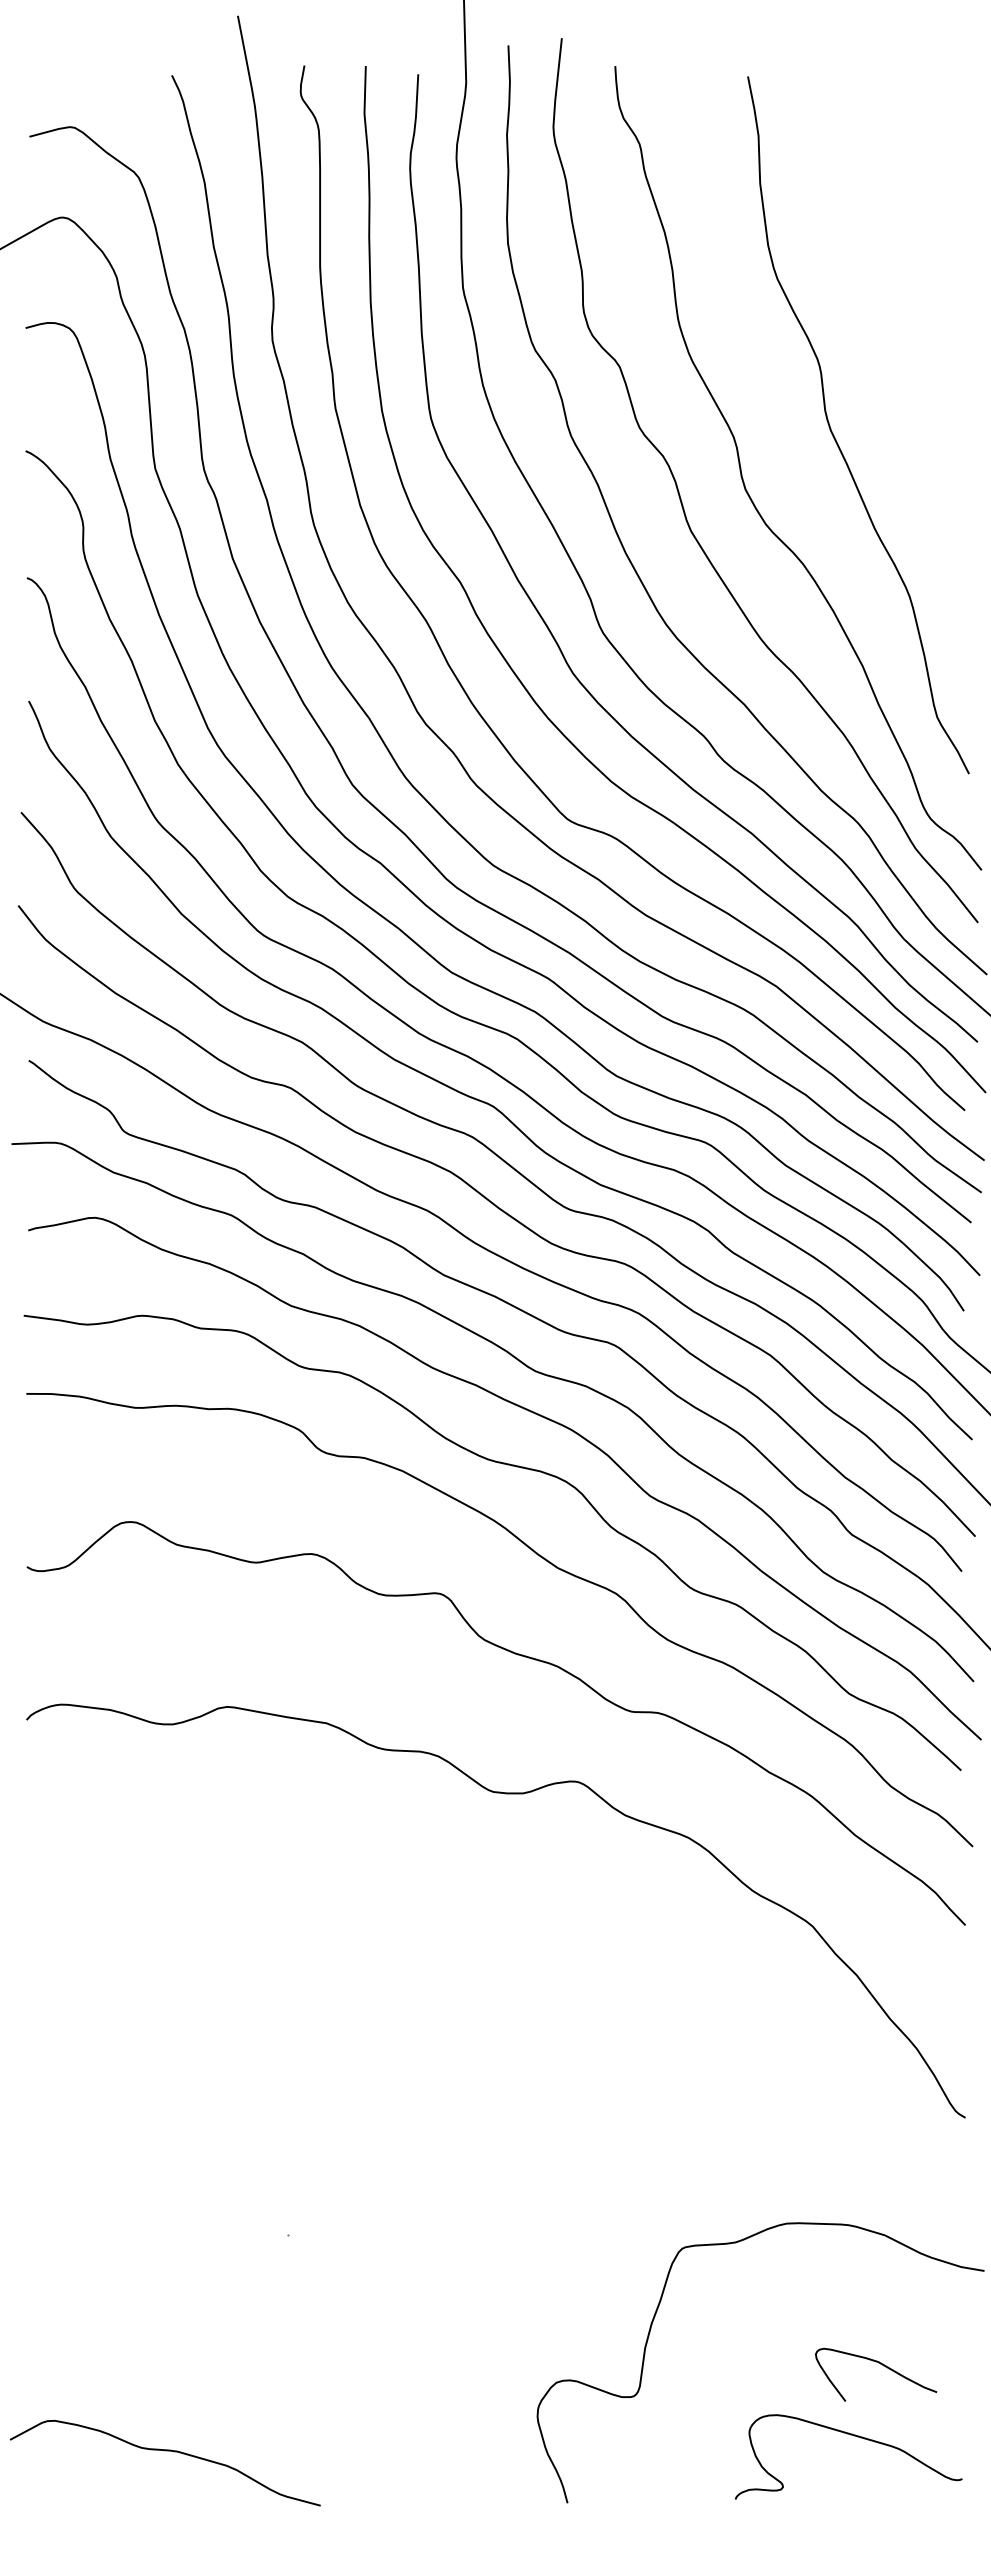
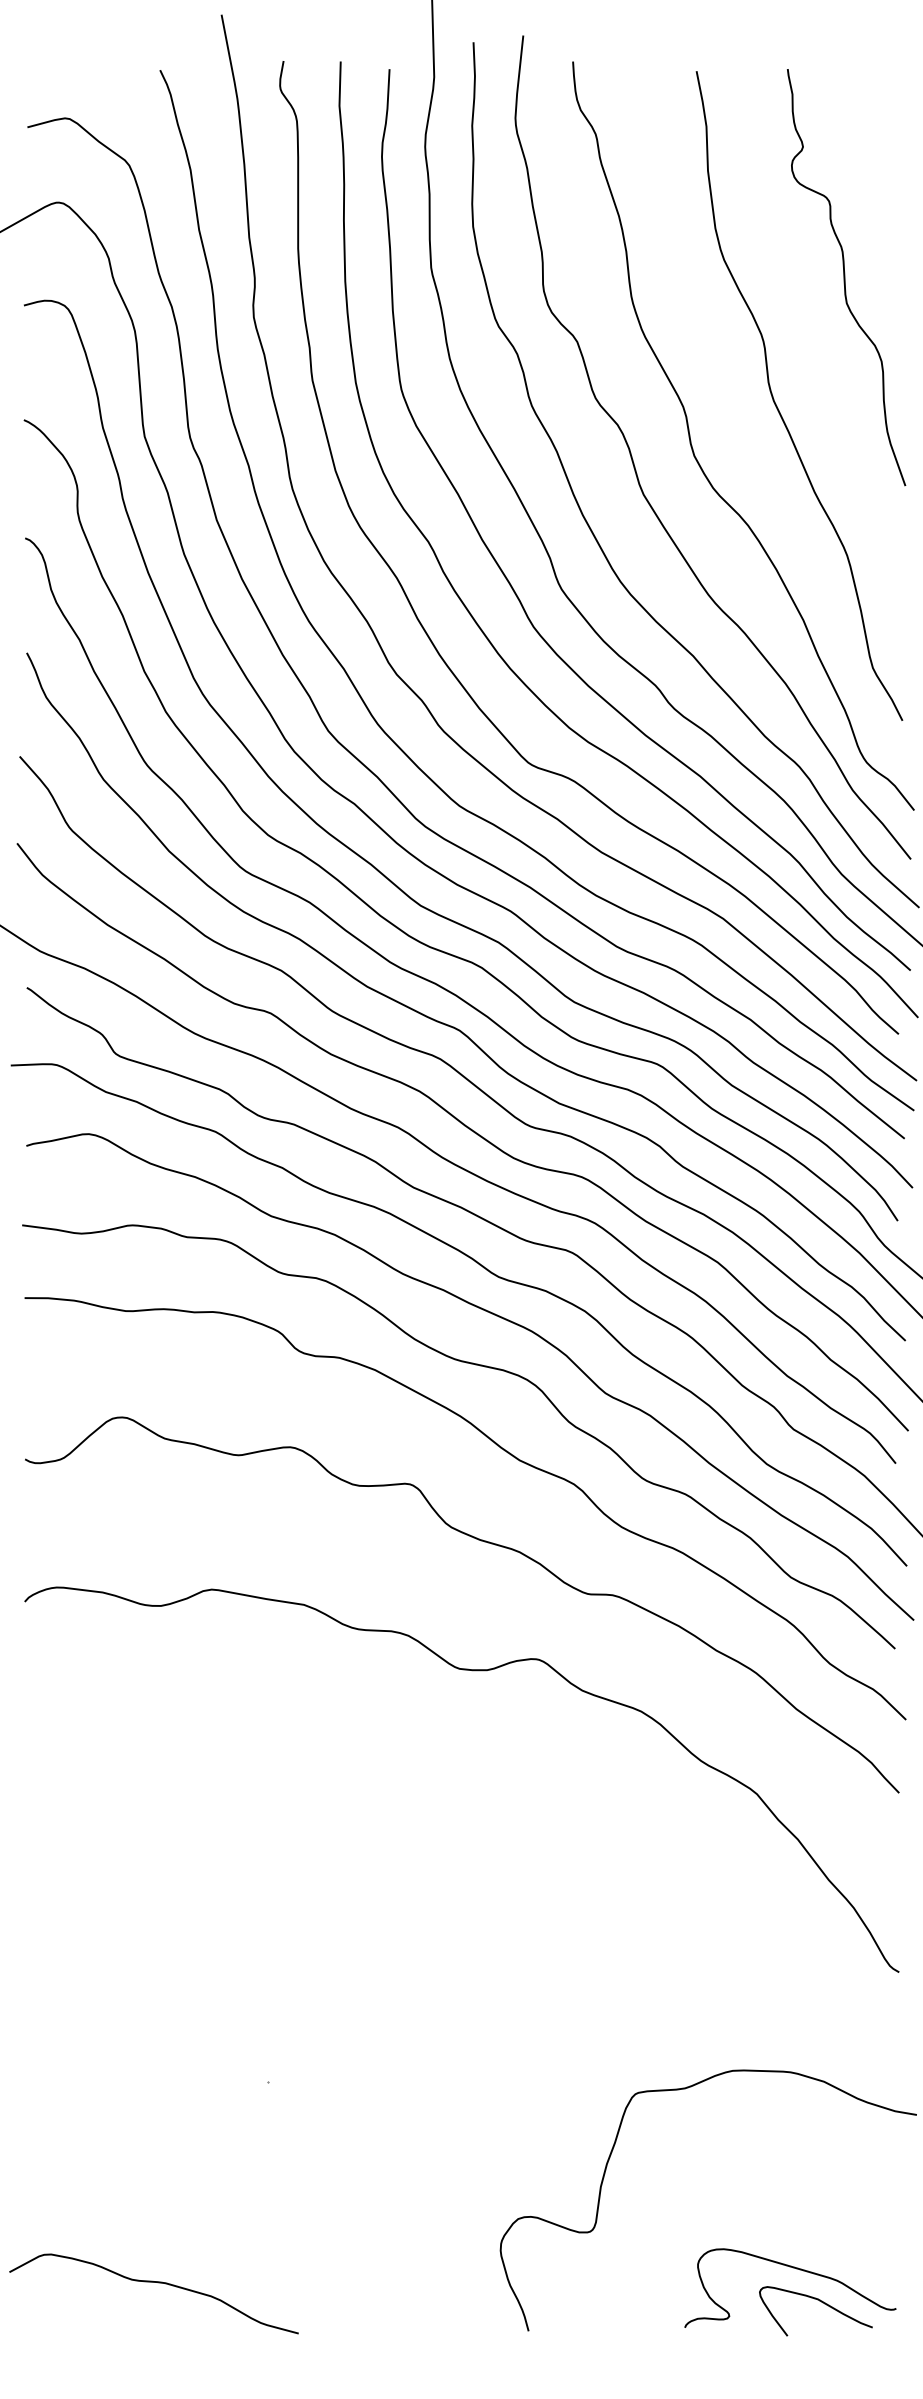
curve: (907, 298) -> (845, 277), added
curve: (883, 2366) -> (822, 2303), moved

